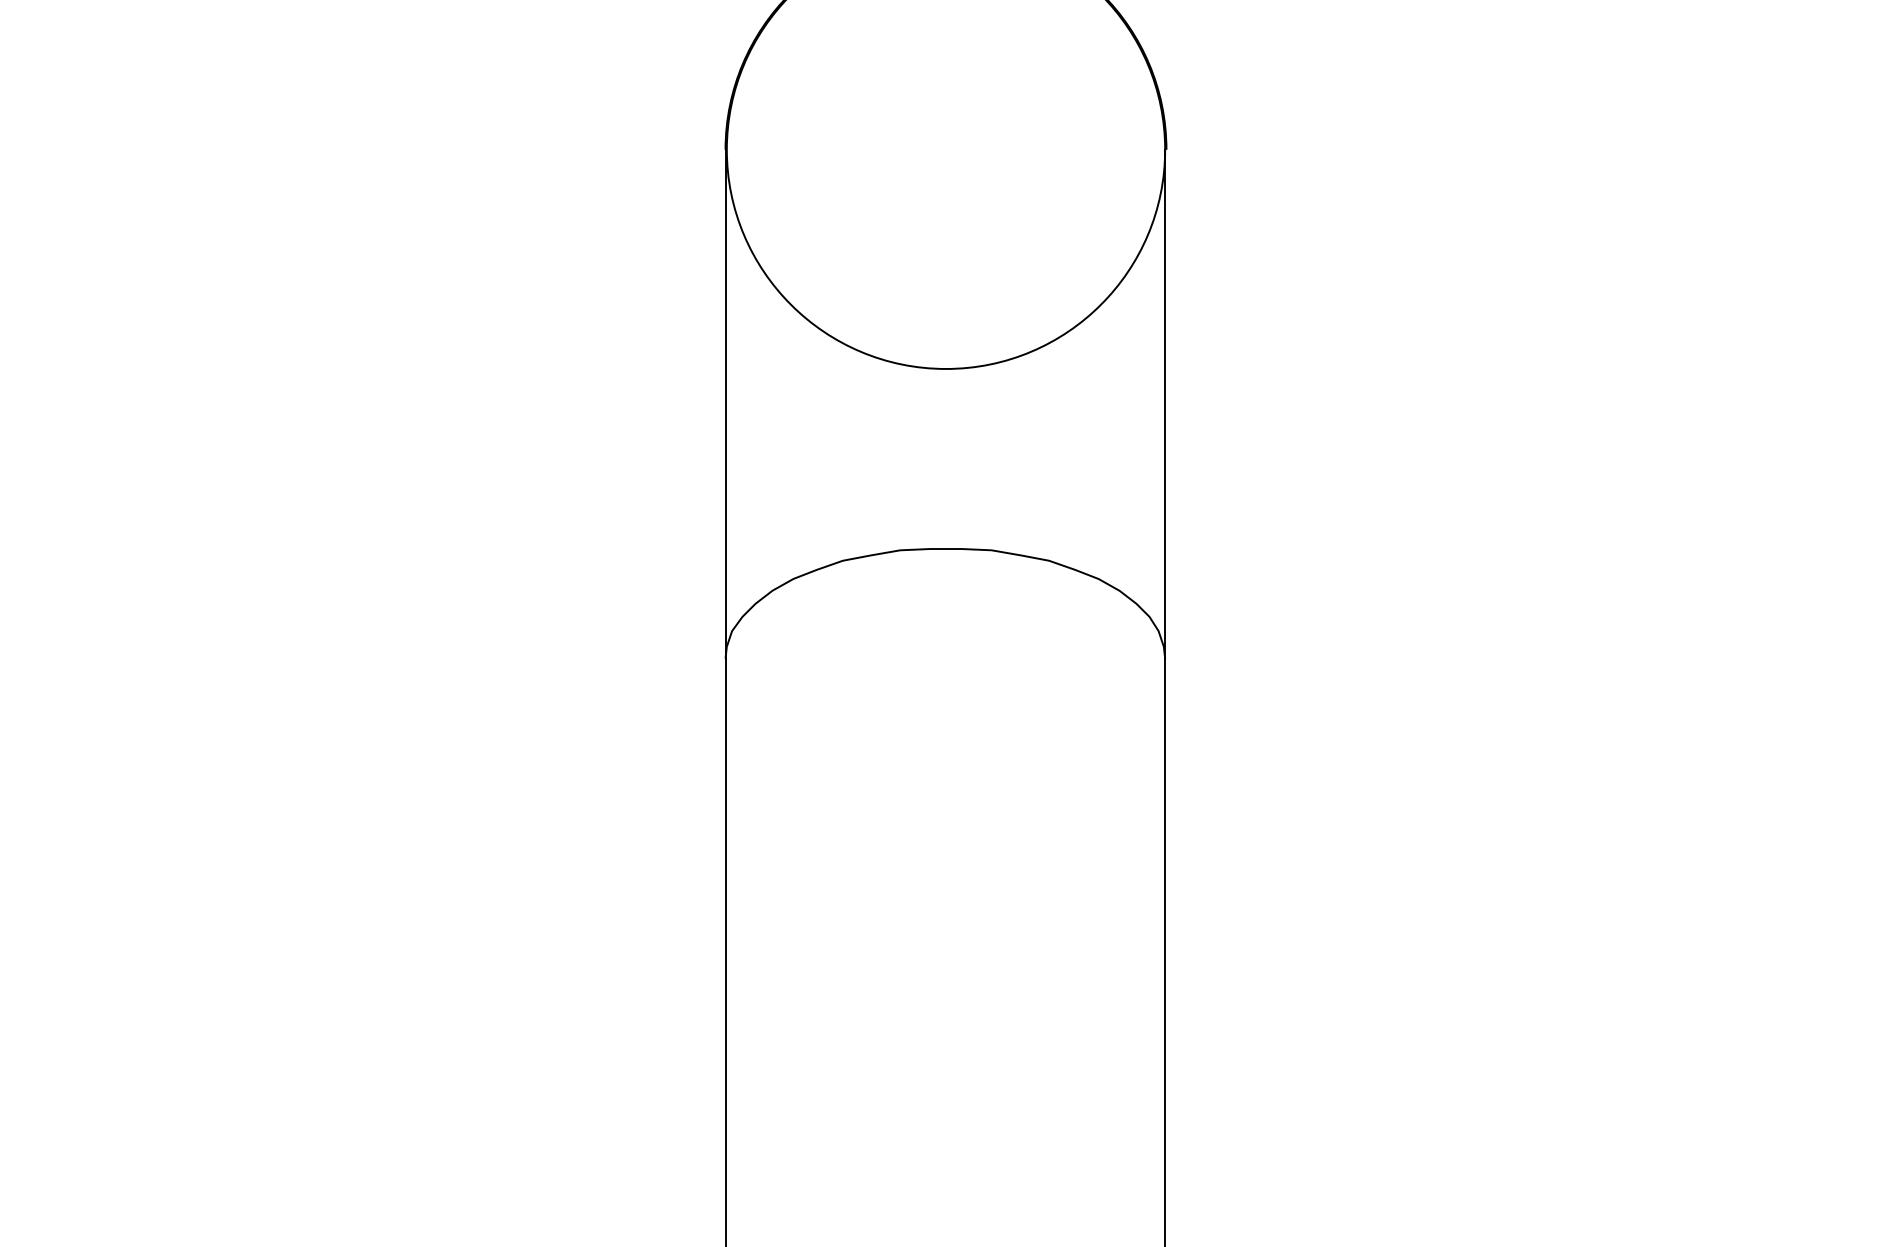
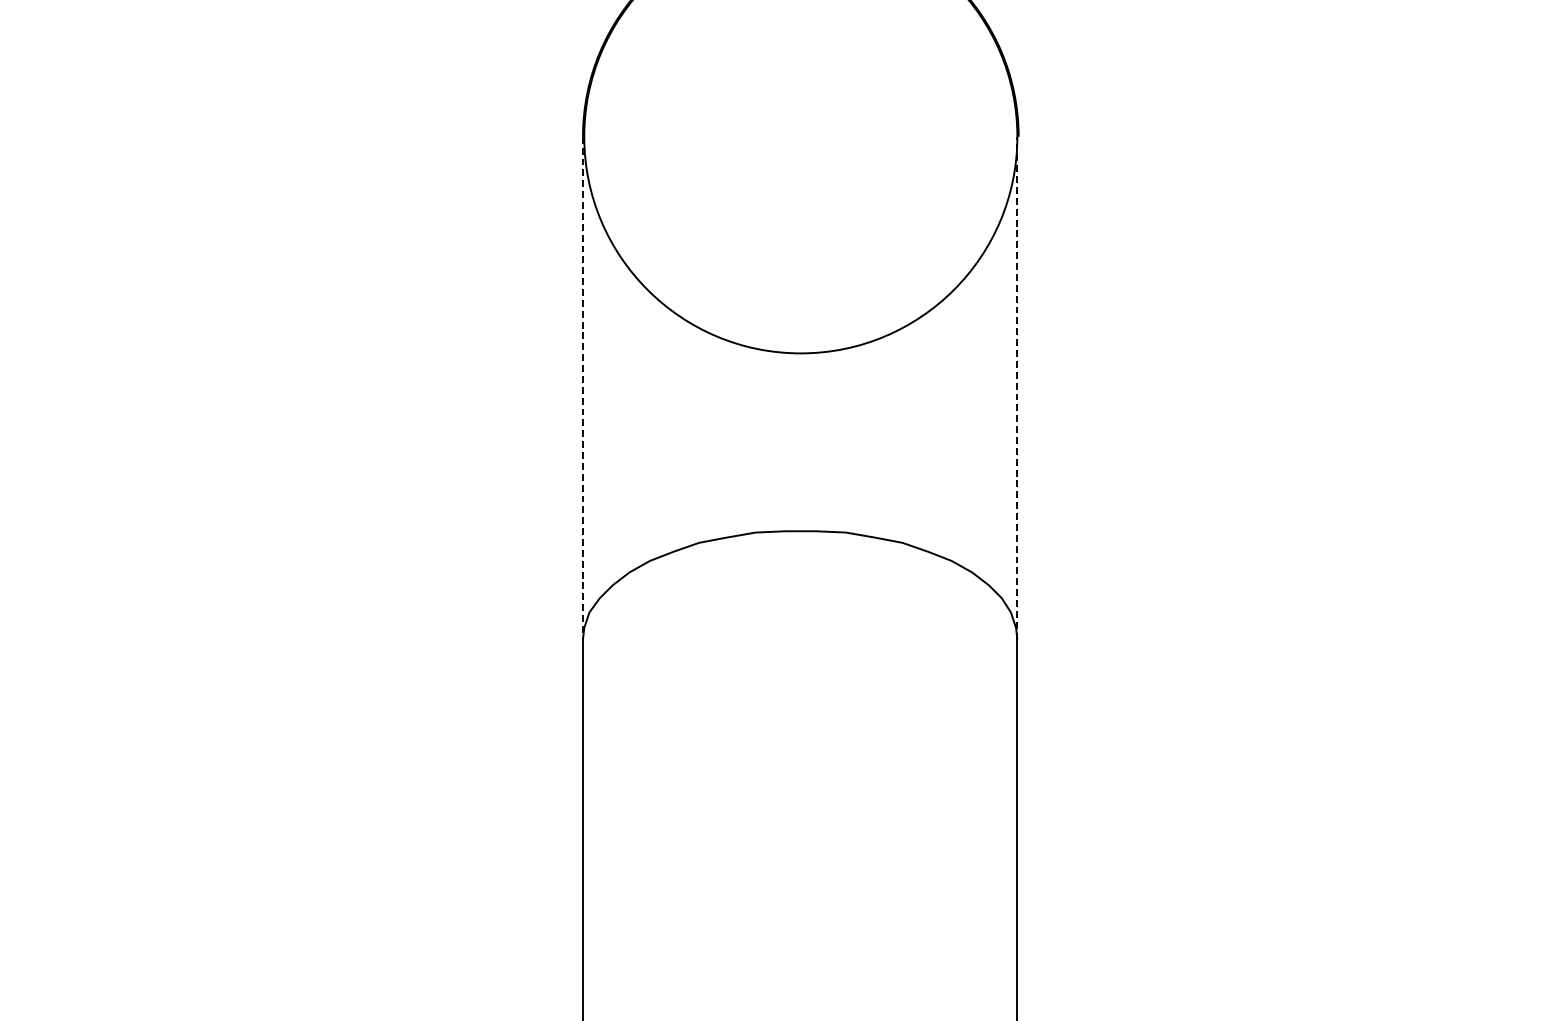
line: (1165, 403) -> (1017, 387), solid -> dashed
line: (725, 404) -> (582, 388), solid -> dashed

